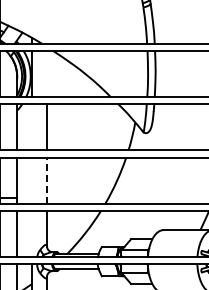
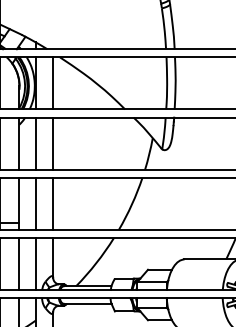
line: (47, 73) -> (53, 82), added
line: (31, 127) -> (35, 143), added
line: (31, 180) -> (35, 203), added
line: (47, 180) -> (53, 203), dashed -> solid
line: (31, 234) -> (35, 264), added

